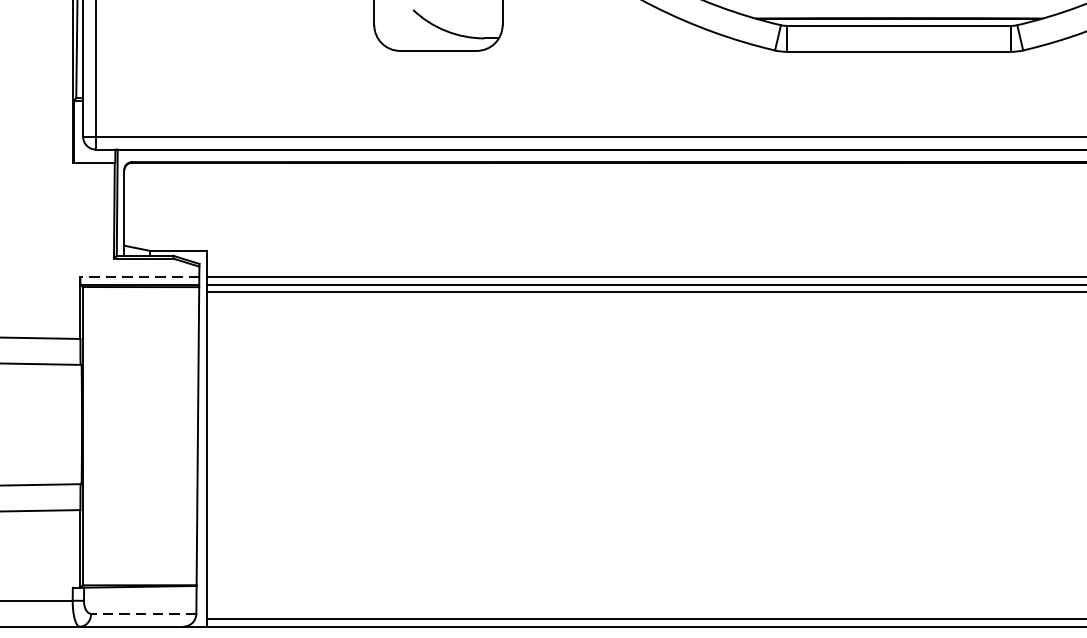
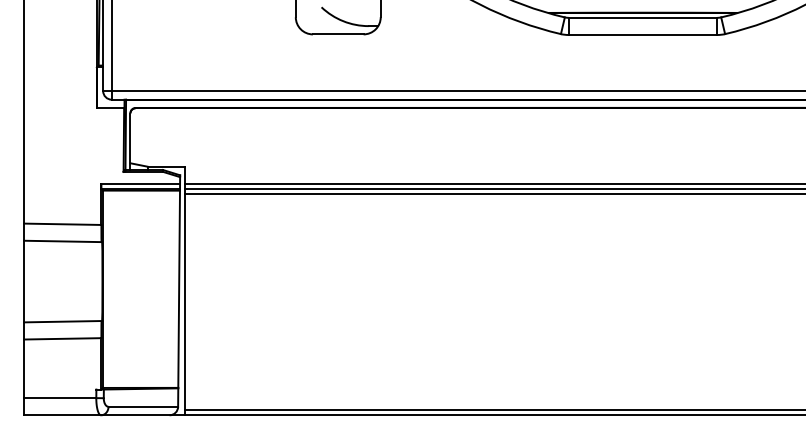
line: (139, 276) -> (140, 183), dashed -> solid
line: (144, 613) -> (143, 406), dashed -> solid

